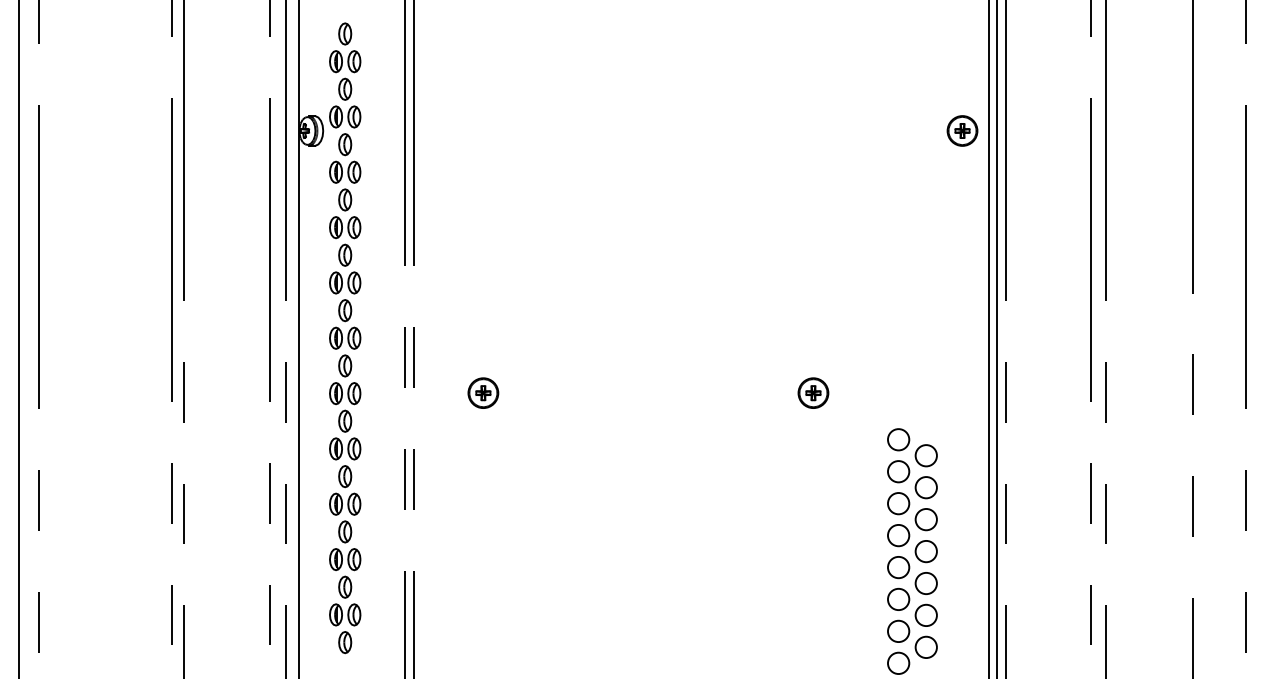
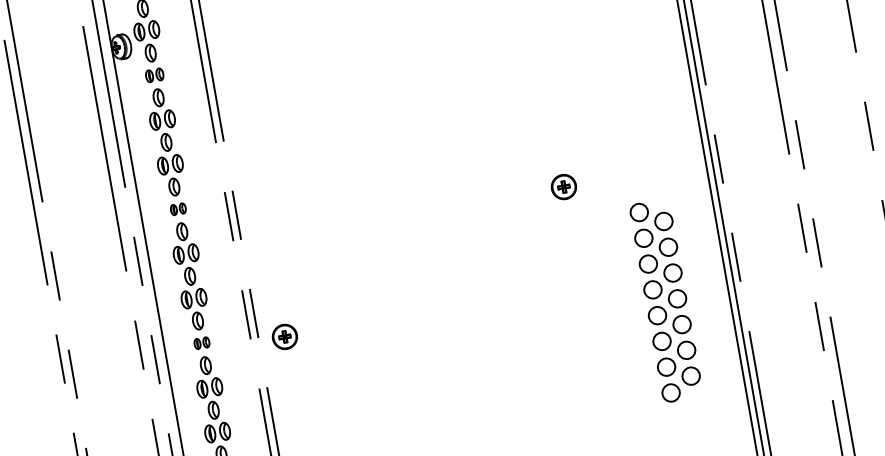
part: (345, 171) -> (154, 74), size x0.7
part: (345, 337) -> (178, 208), size x0.6
part: (483, 392) -> (284, 336), moved
part: (345, 503) -> (202, 342), size x0.6

